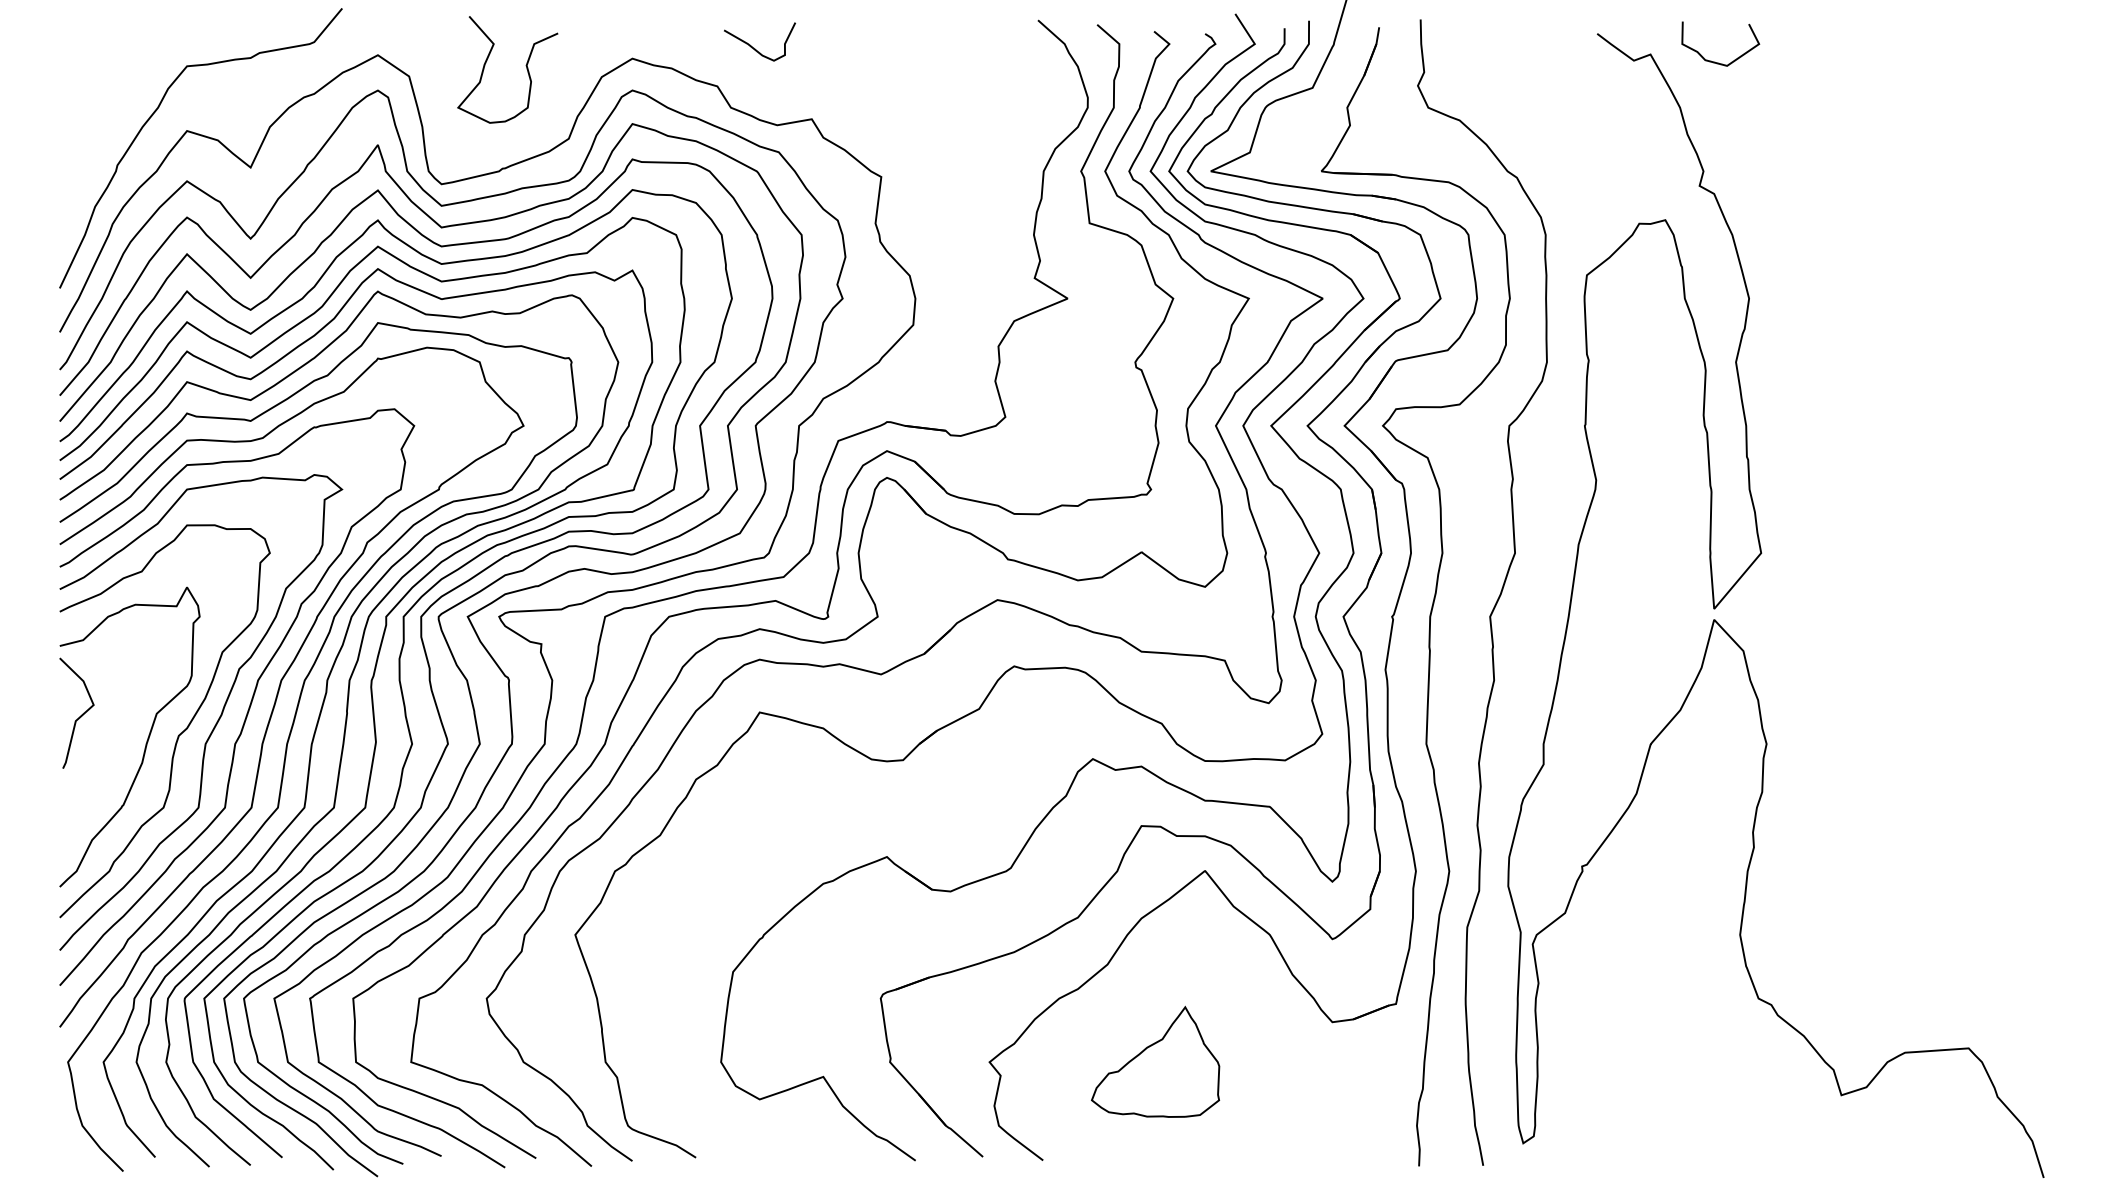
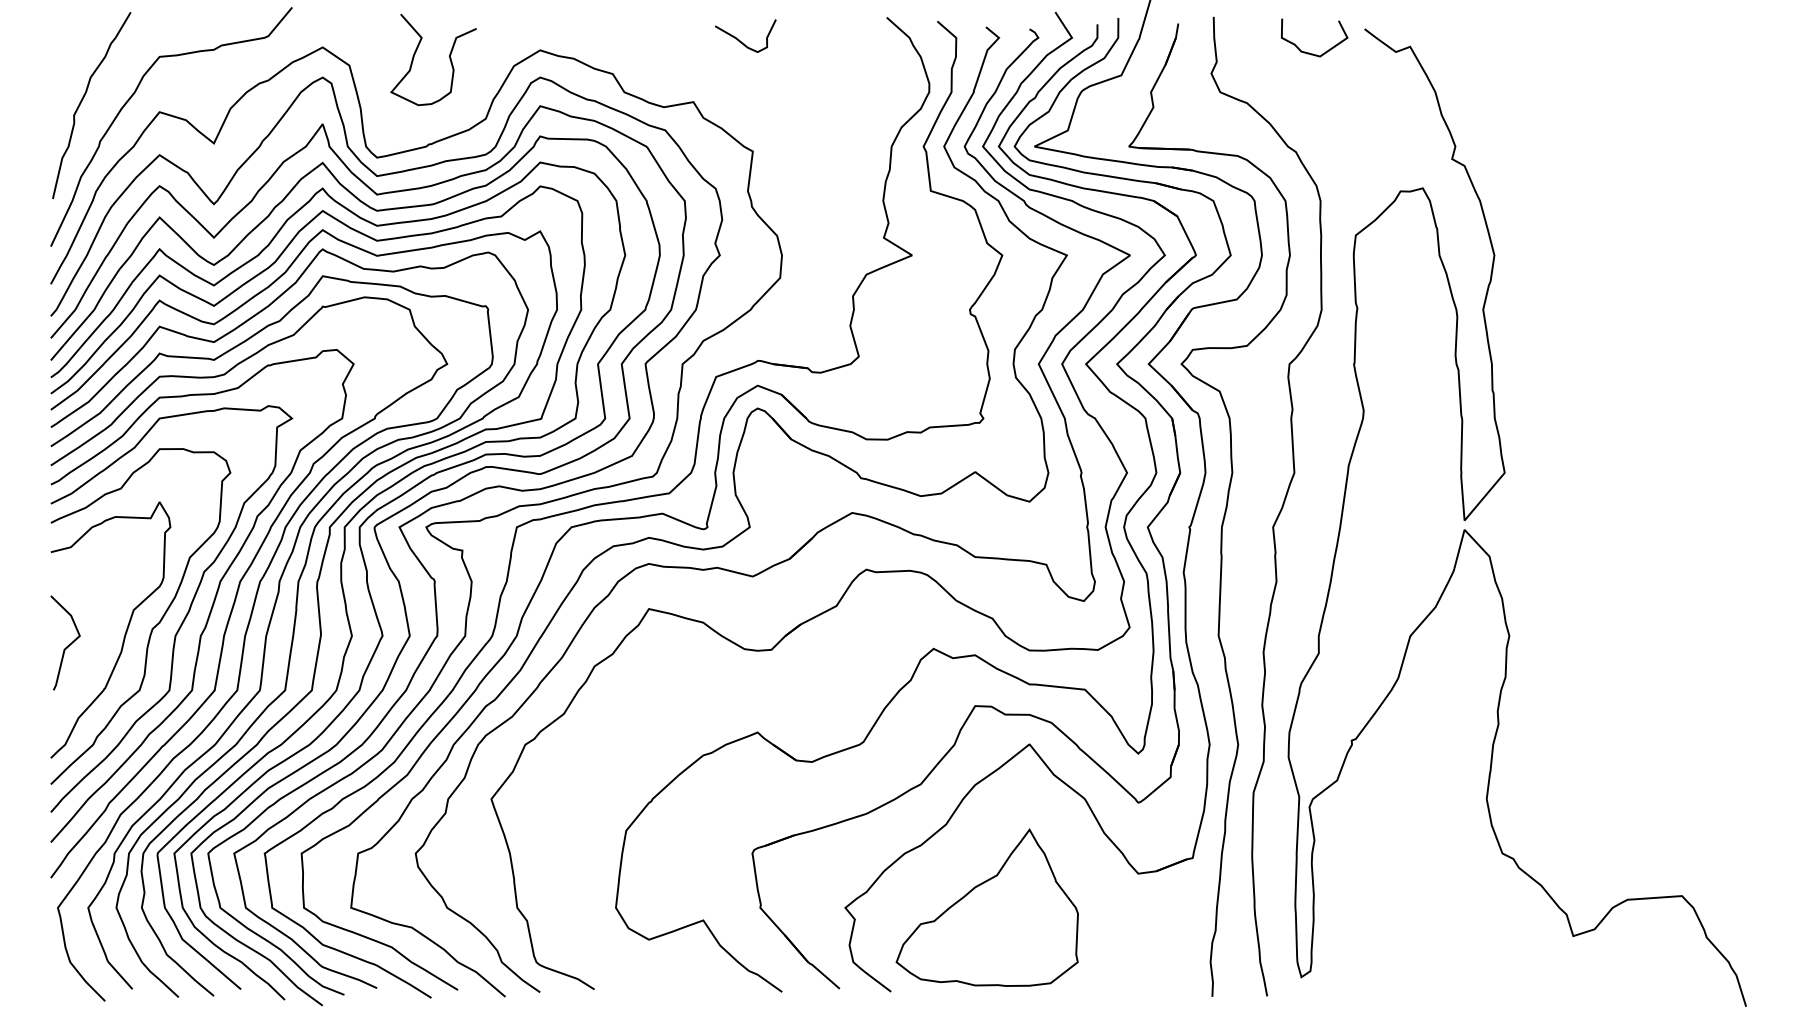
curve: (755, 48) -> (741, 41), moved
curve: (1715, 61) -> (1310, 52), moved
curve: (97, 116) -> (83, 99), added
curve: (80, 715) -> (68, 644), moved
part: (1155, 1061) -> (987, 907), size x1.67

